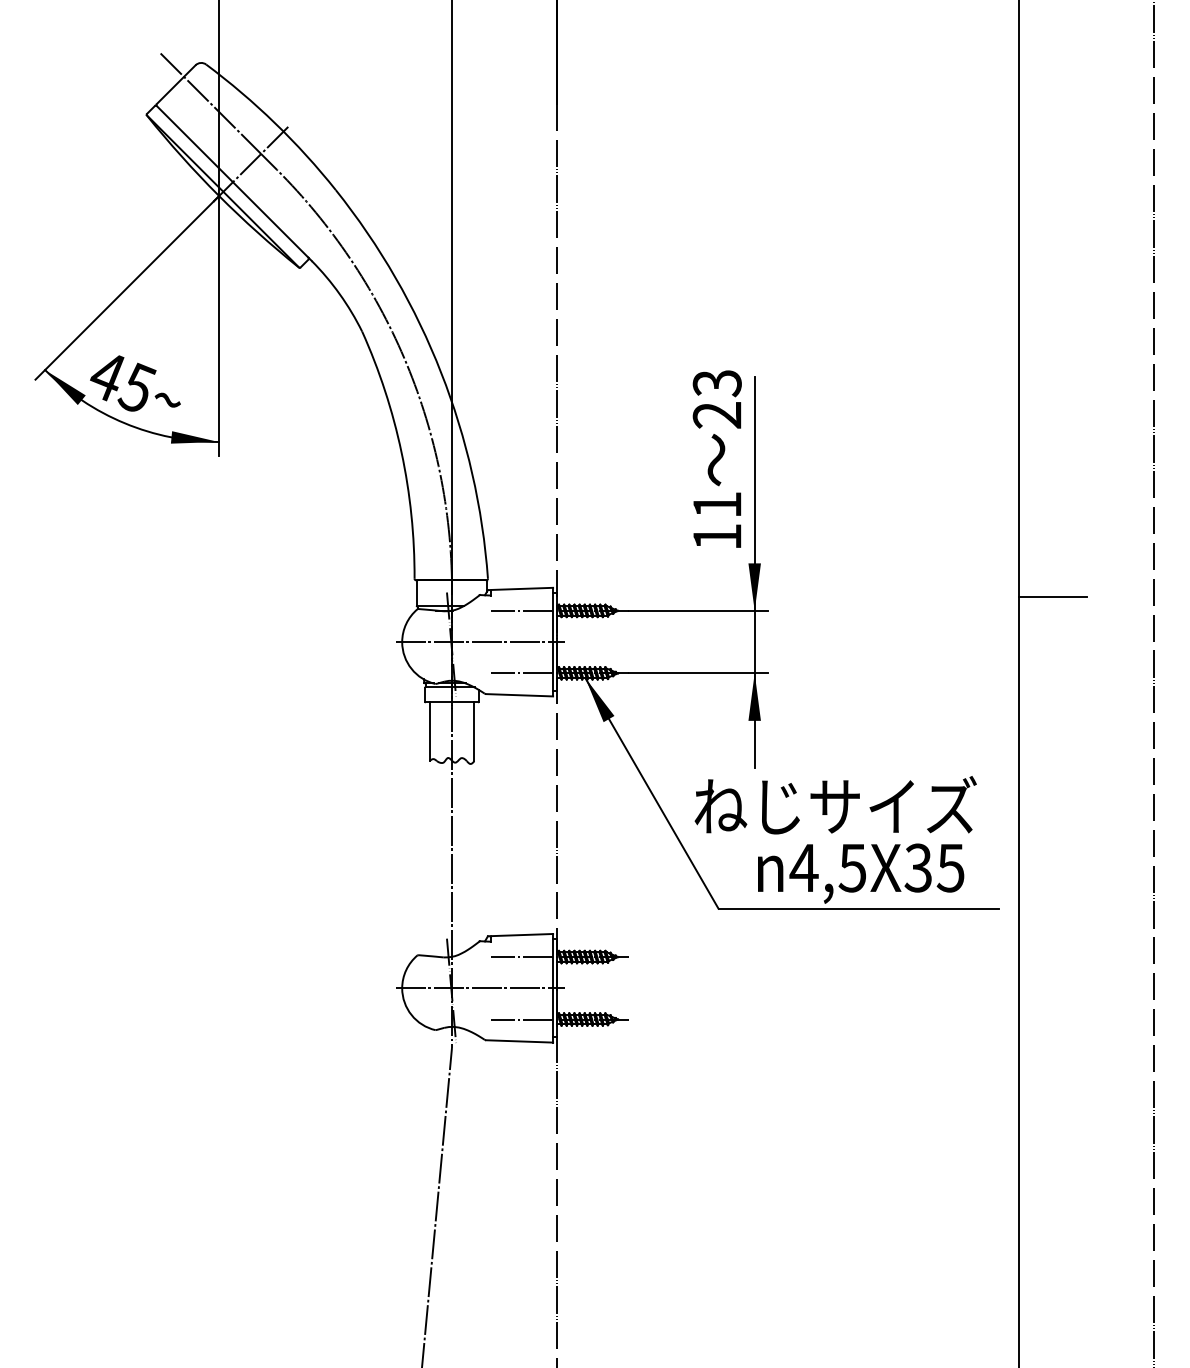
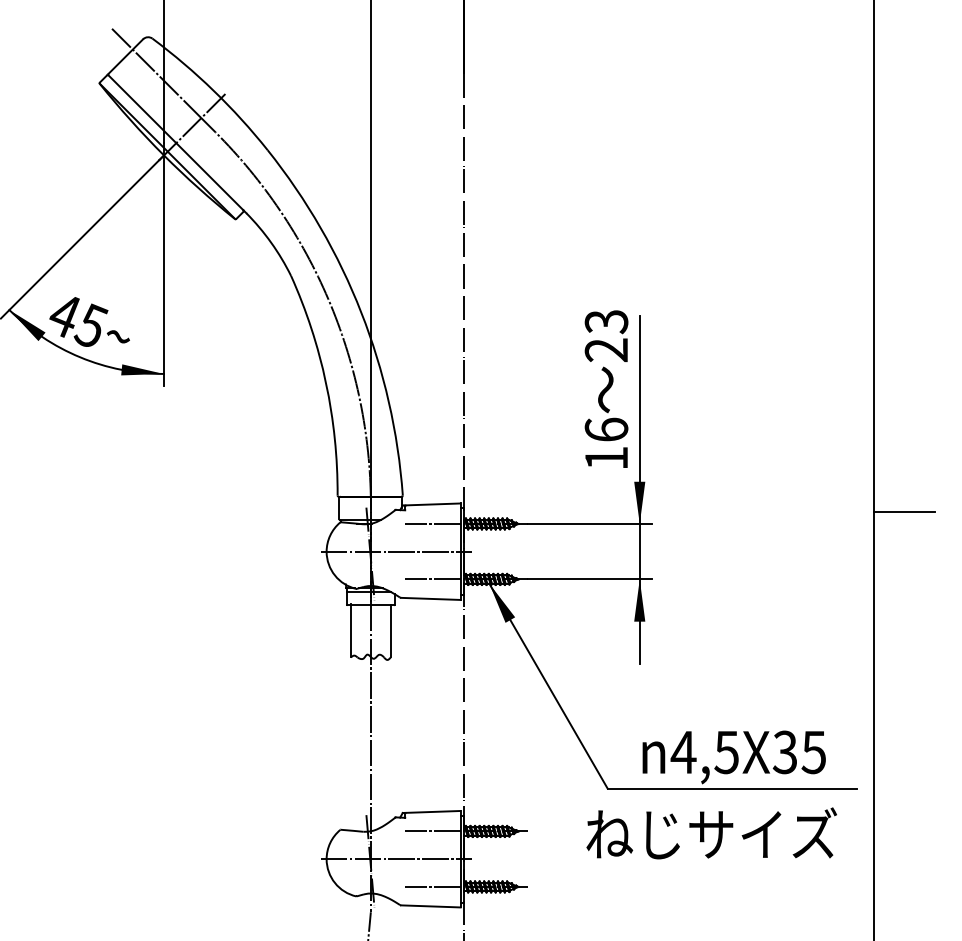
text: (716, 504) -> (605, 429), 11 -> 16
text: (835, 805) -> (711, 833), moved

